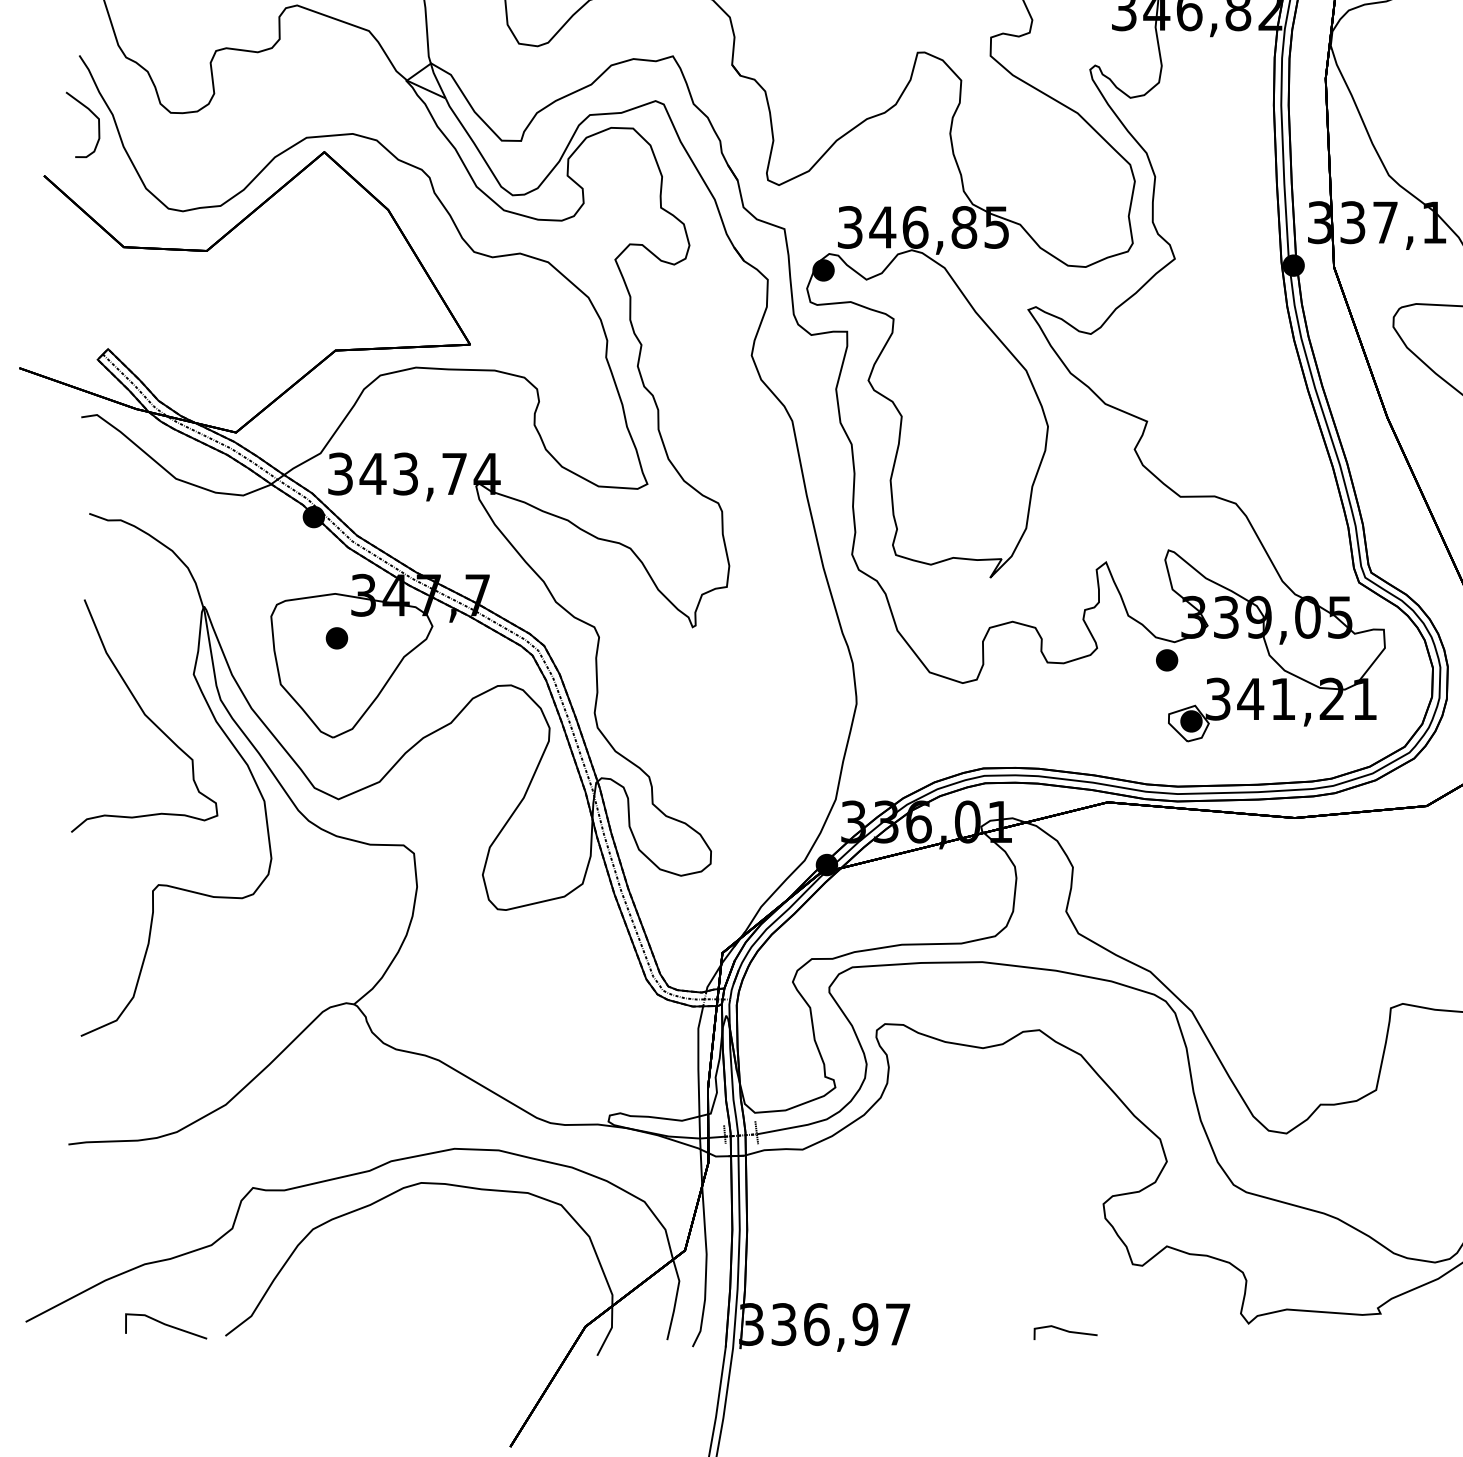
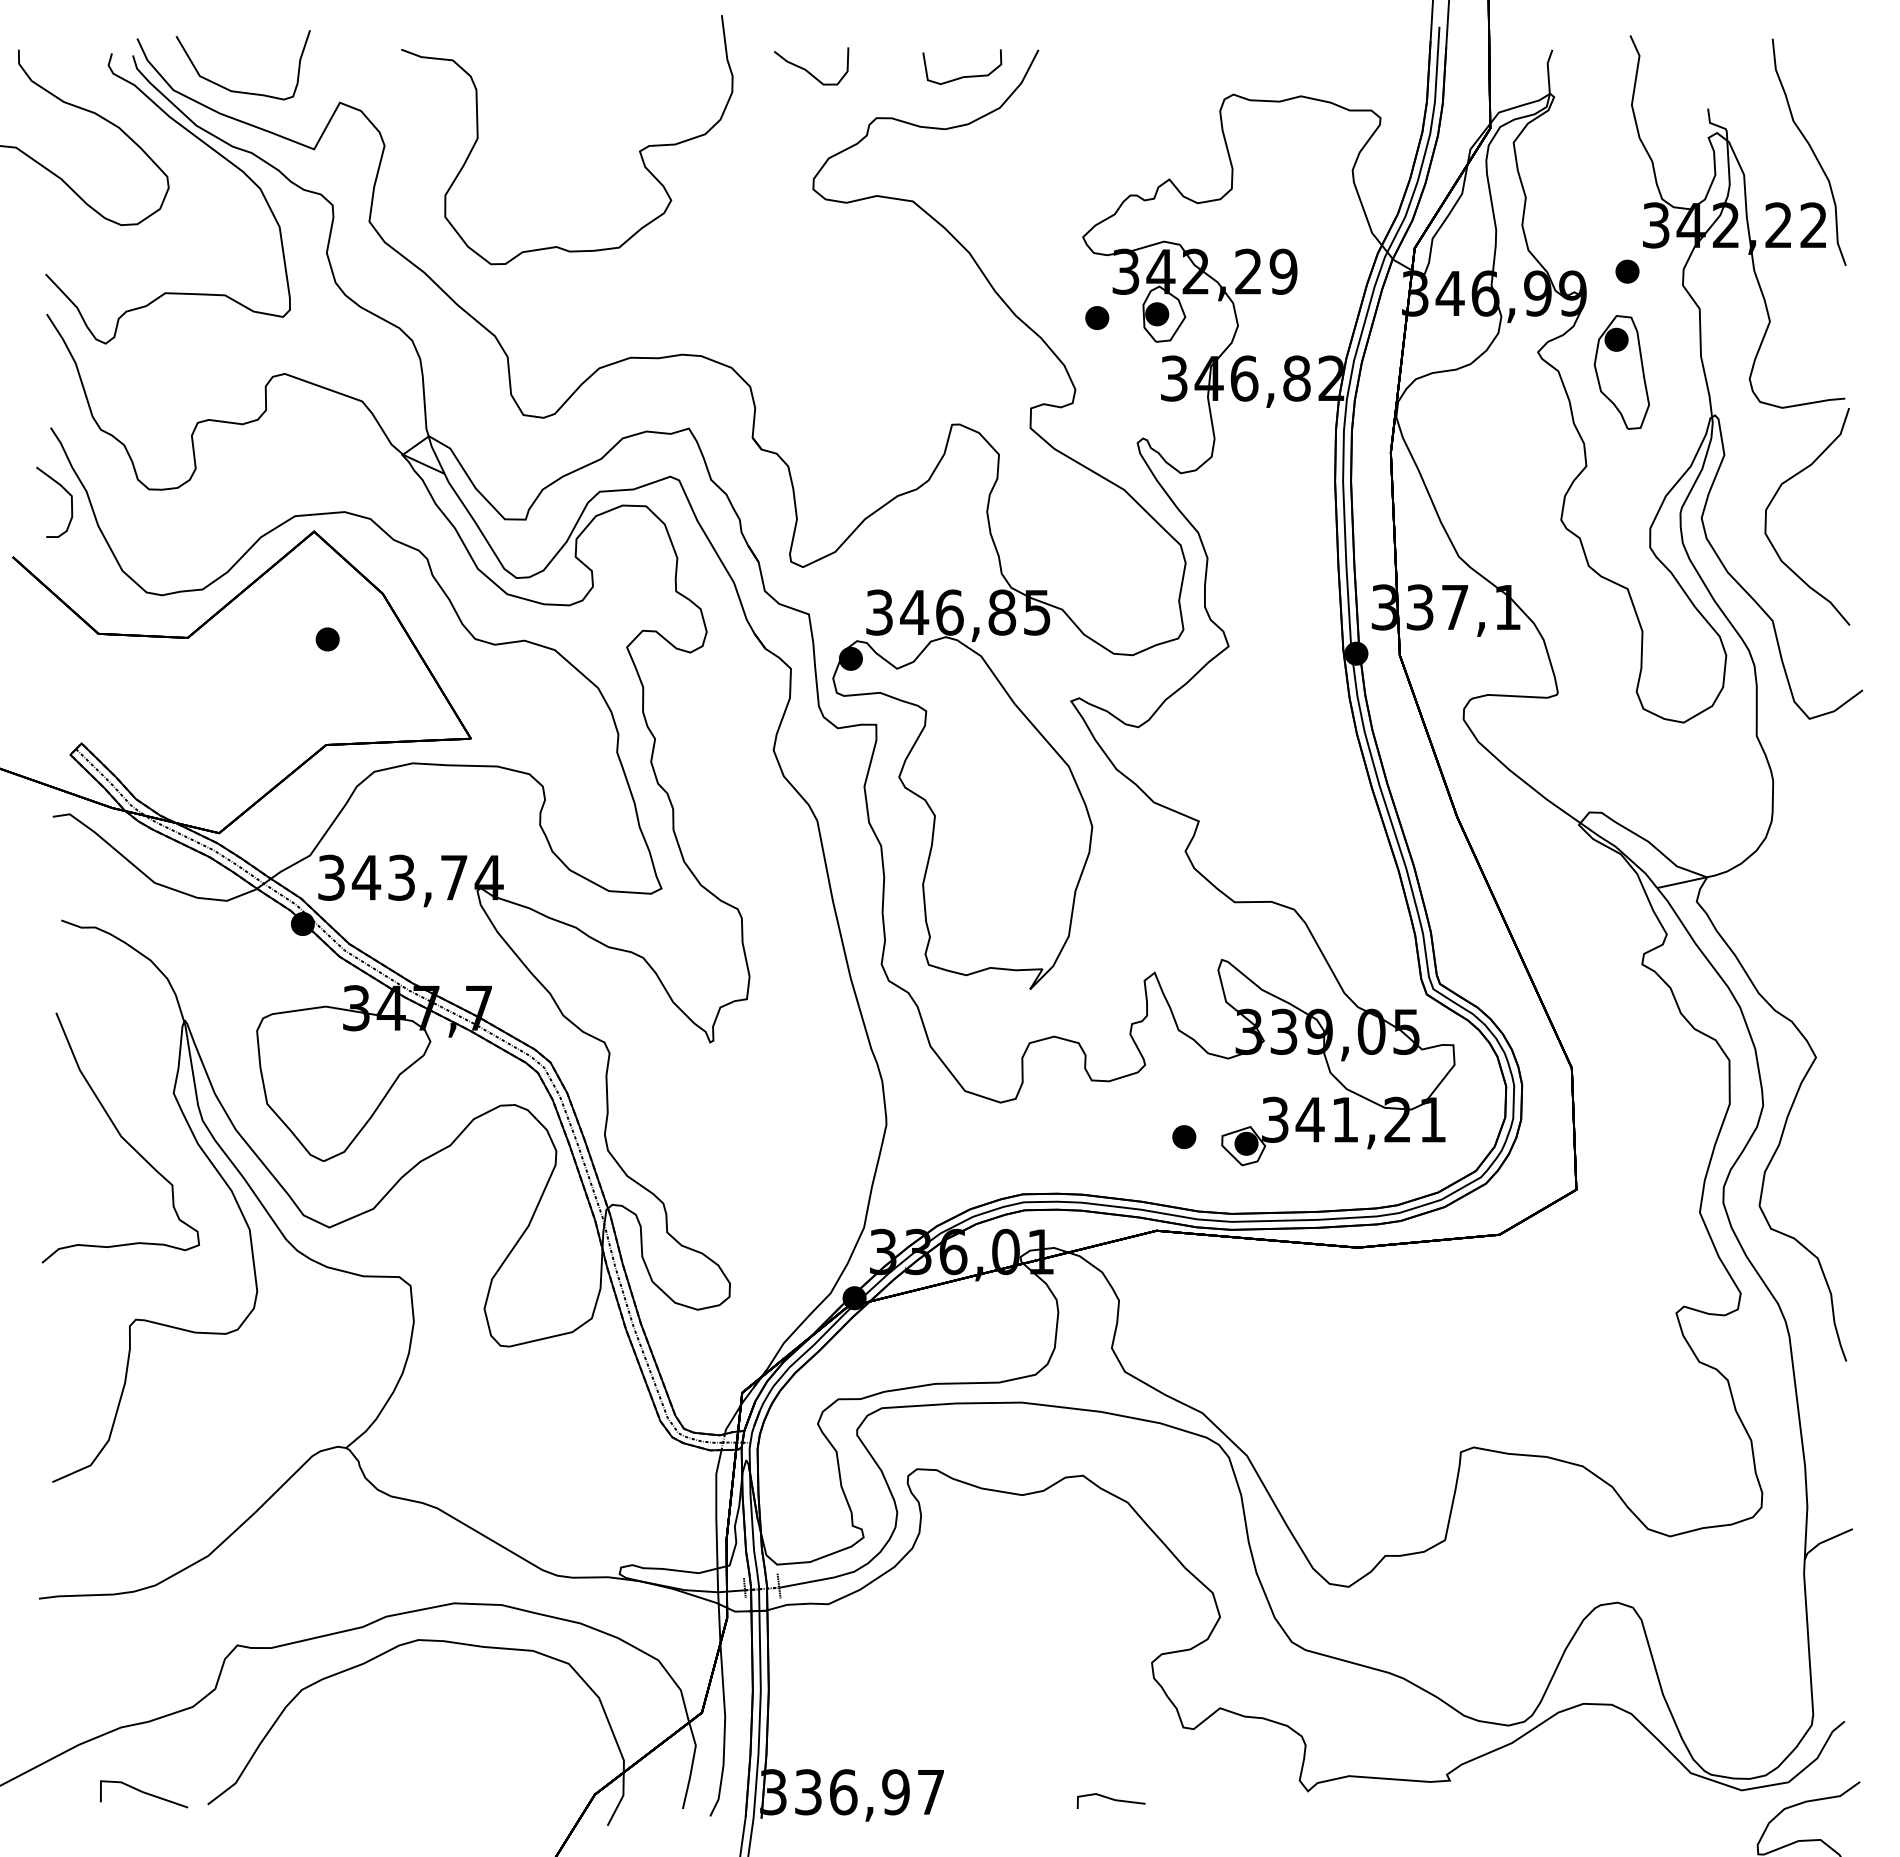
part: (336, 638) -> (327, 639), moved
part: (1167, 660) -> (1184, 1137), moved

